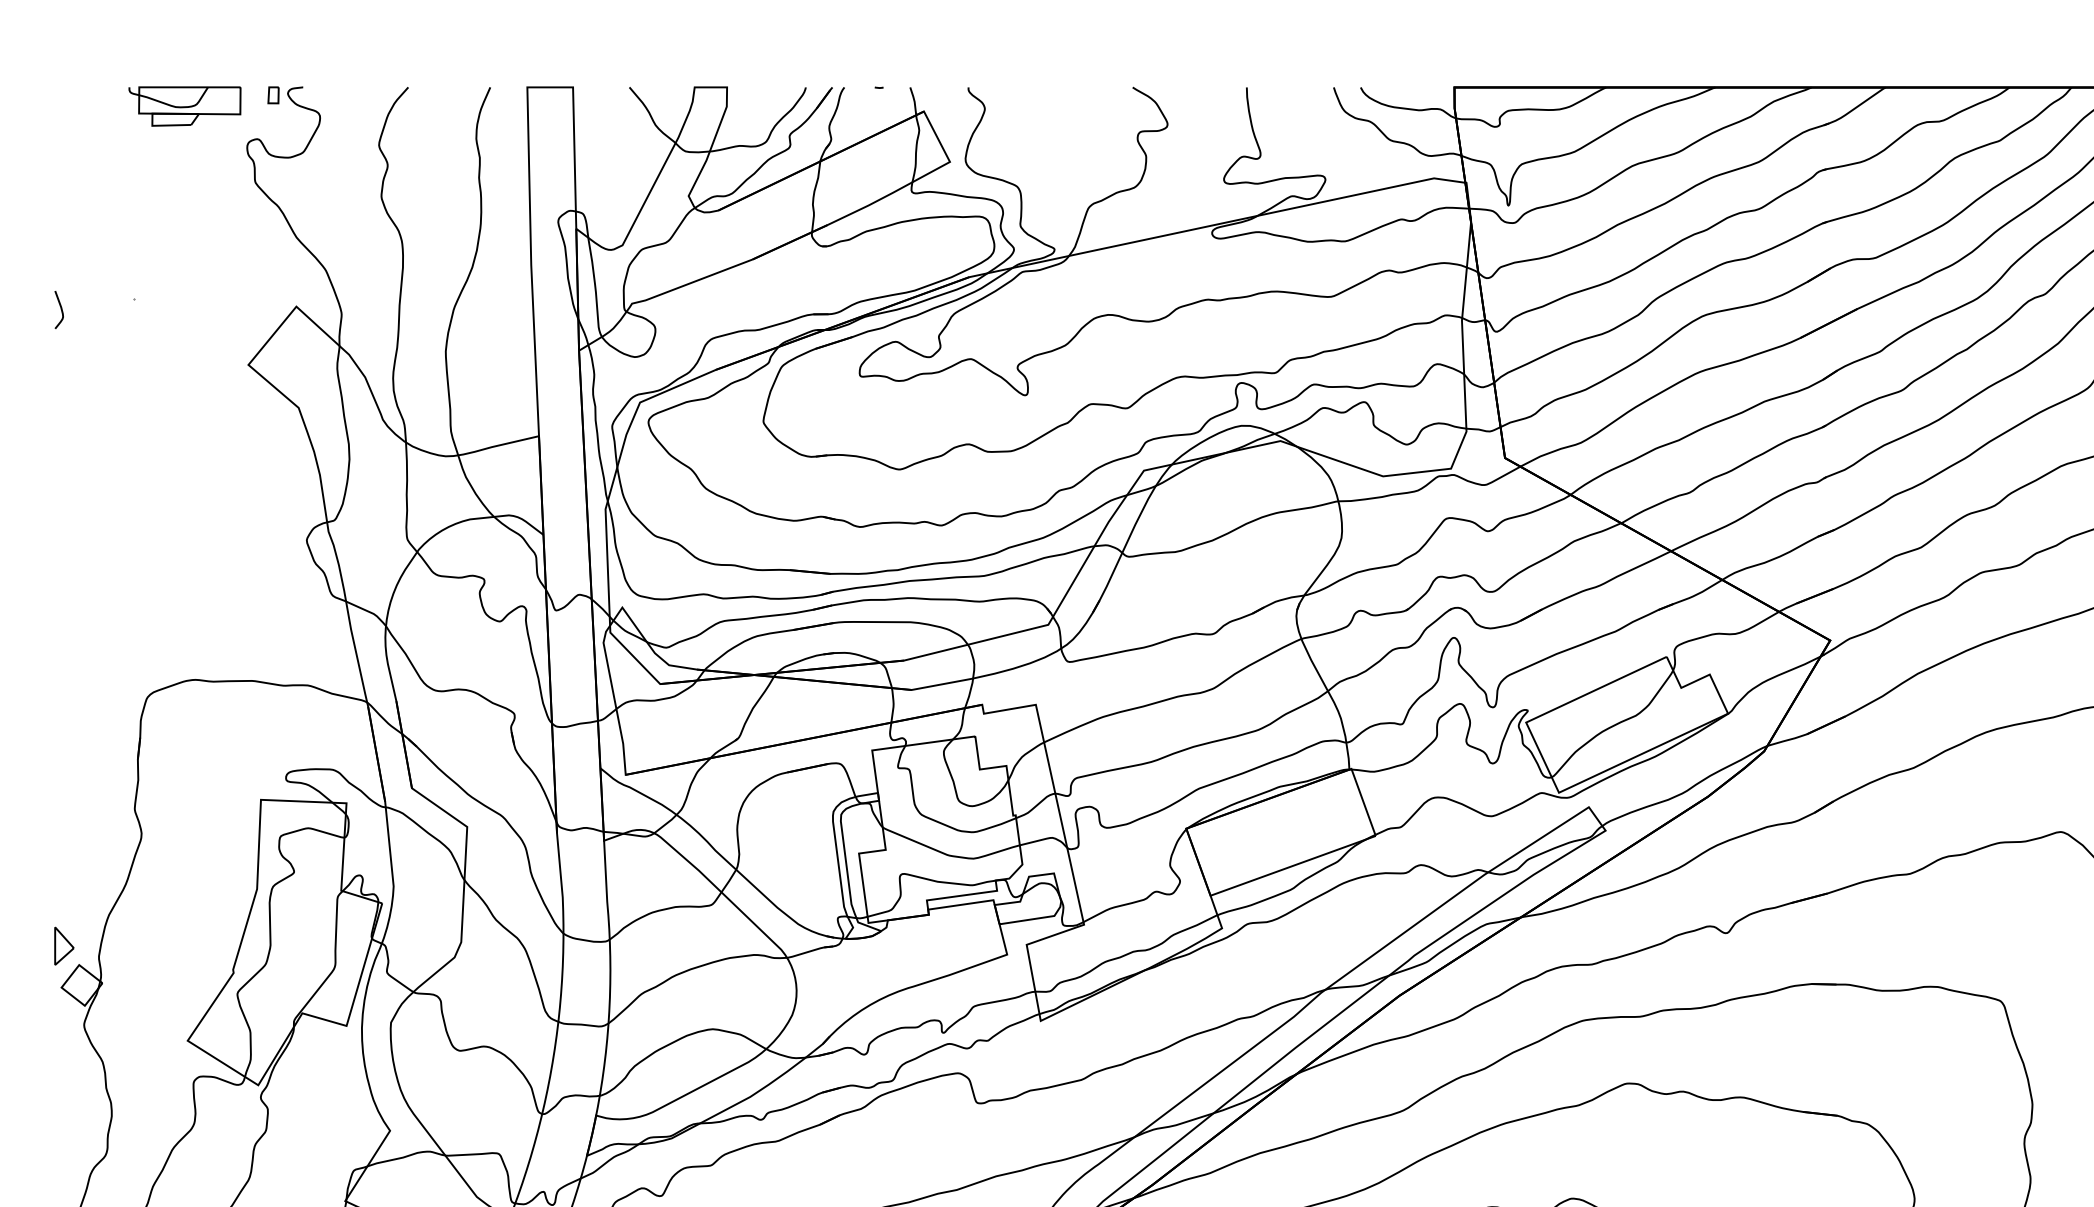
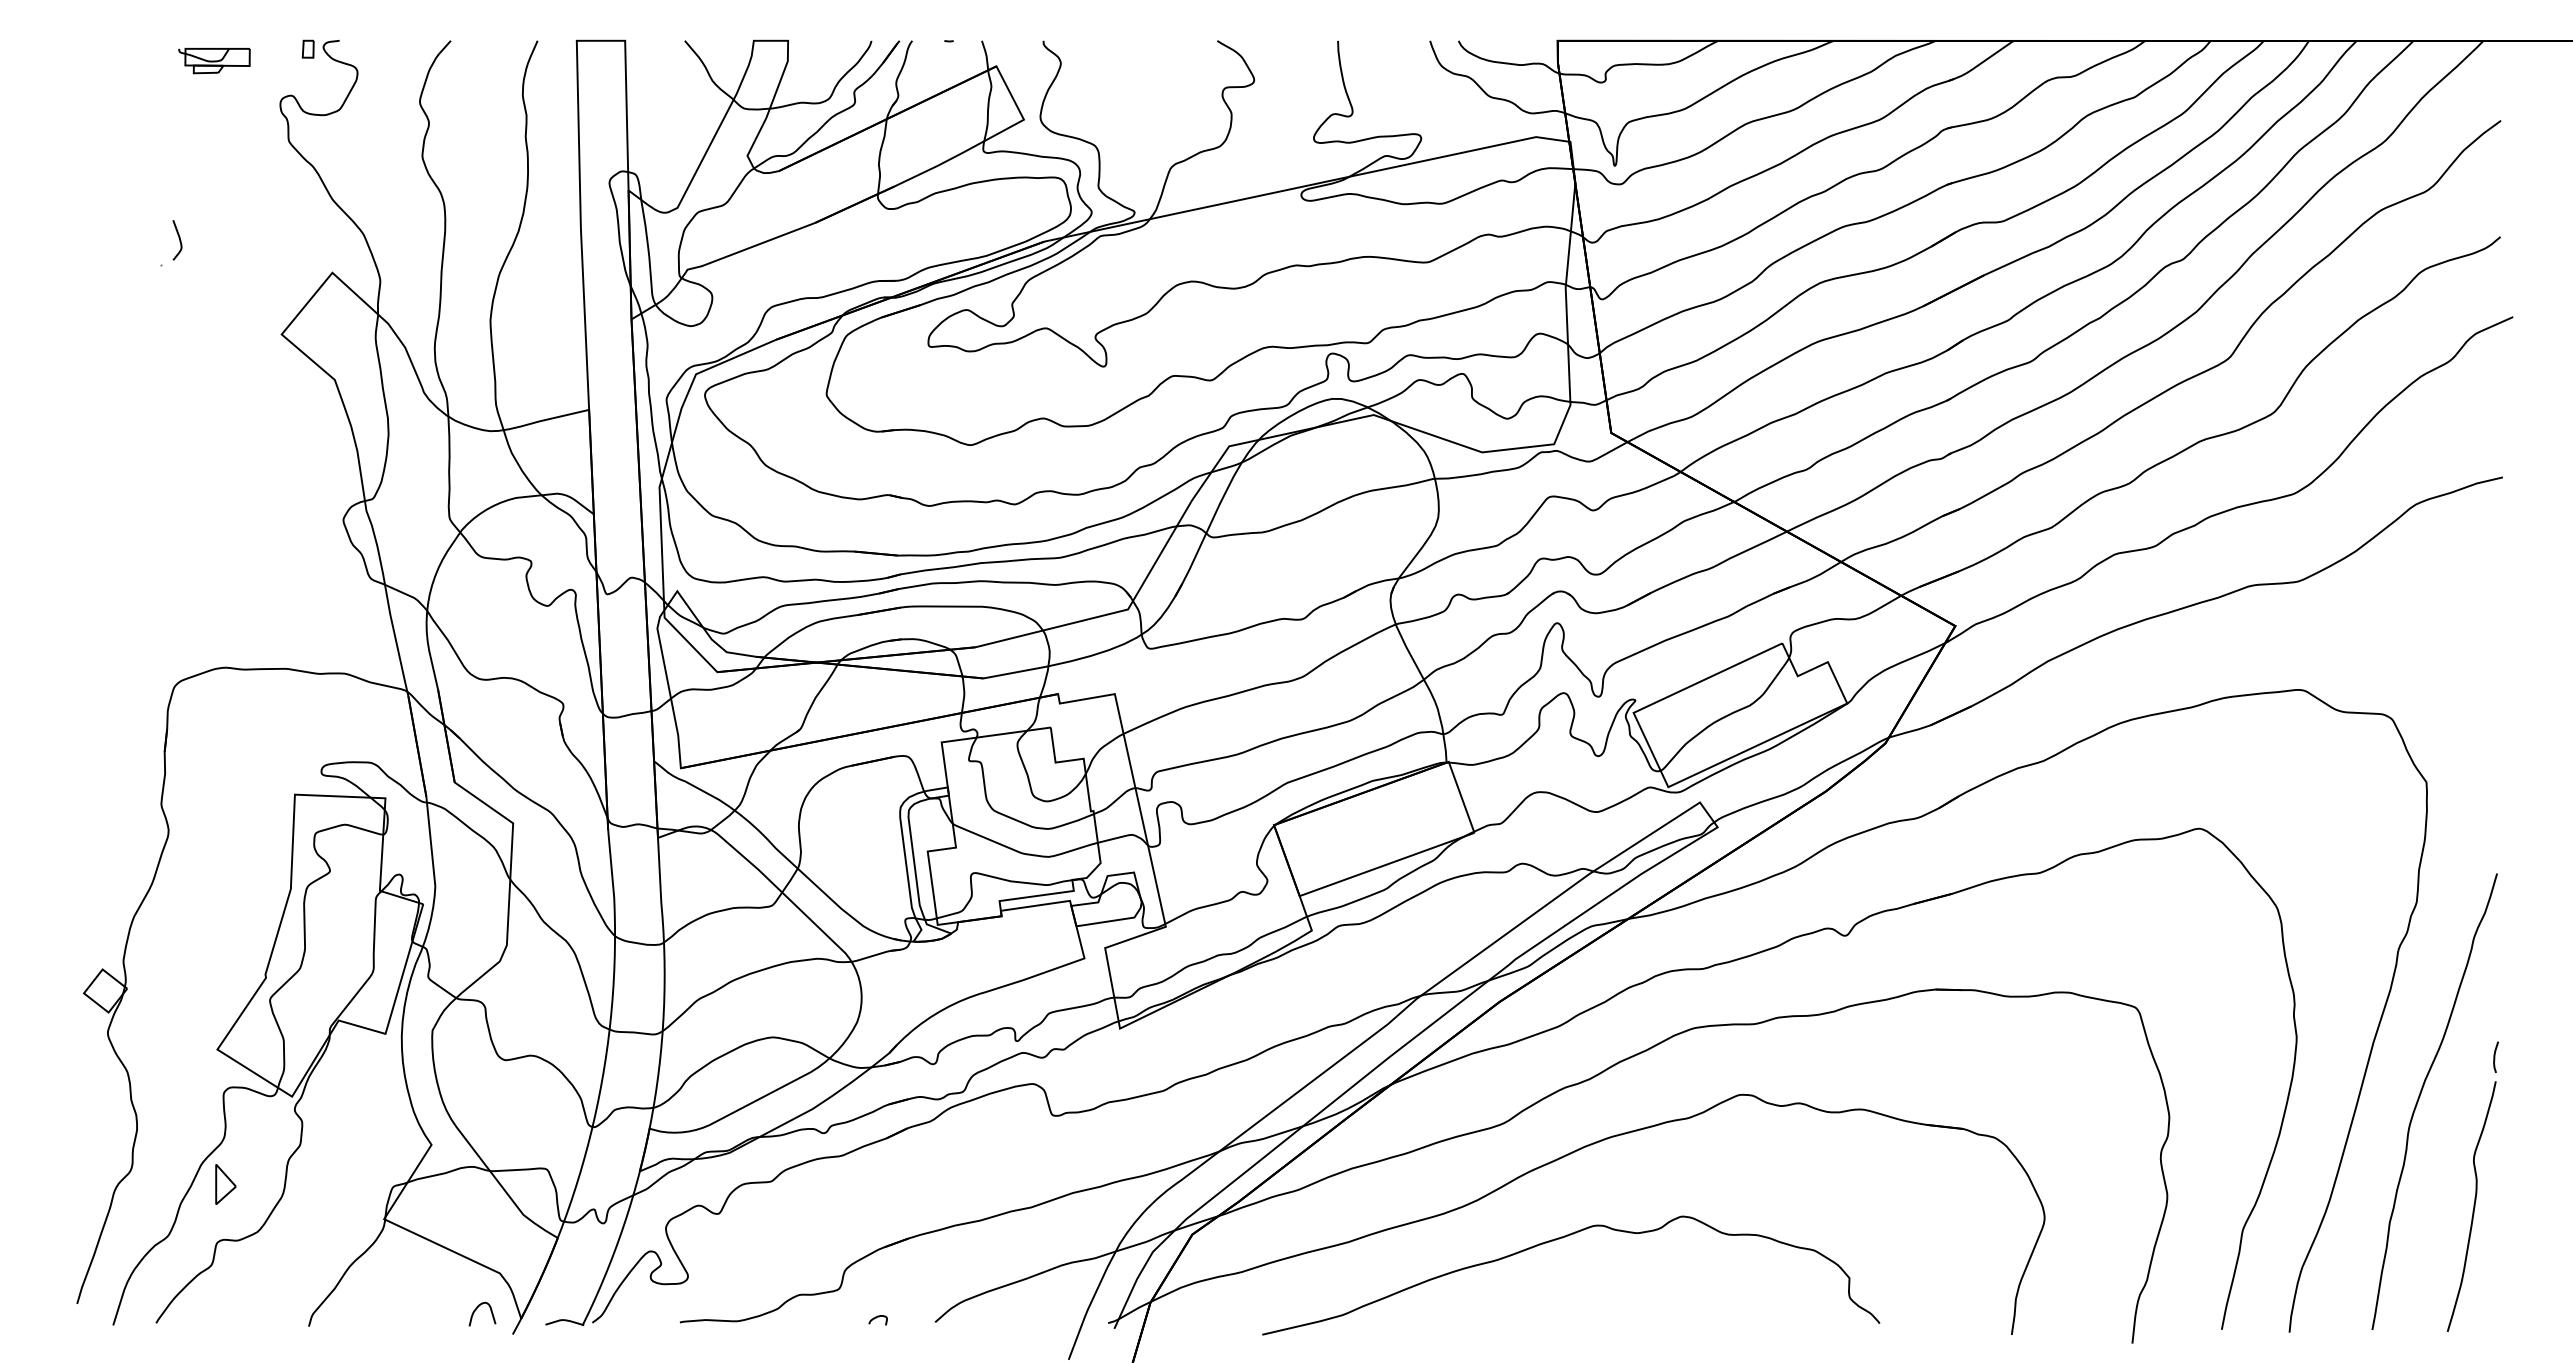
part: (184, 105) -> (214, 60), size x0.6
curve: (61, 310) -> (179, 240), moved
part: (63, 946) -> (225, 1184), moved

